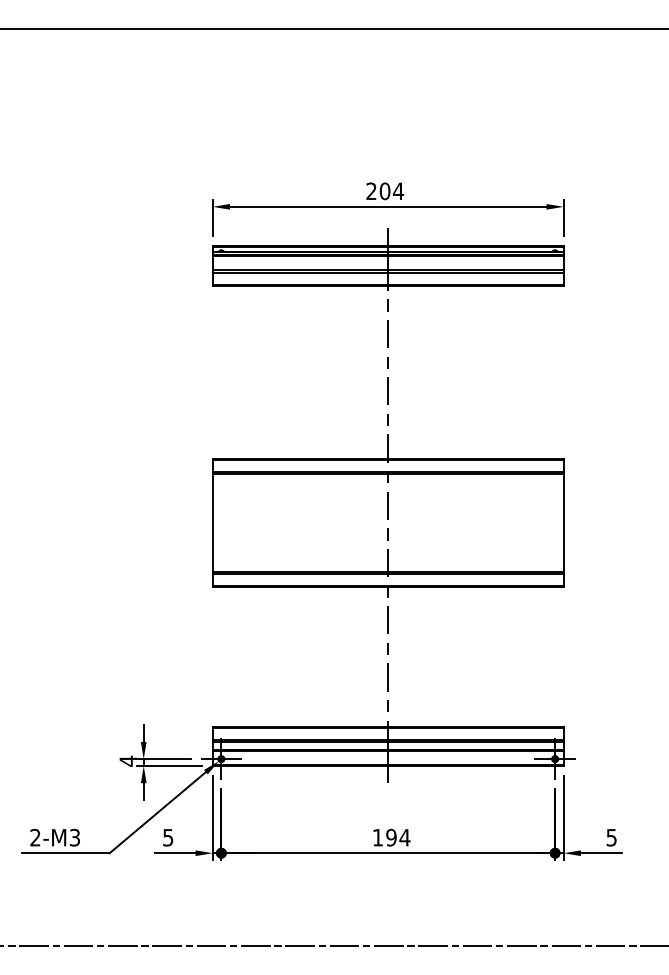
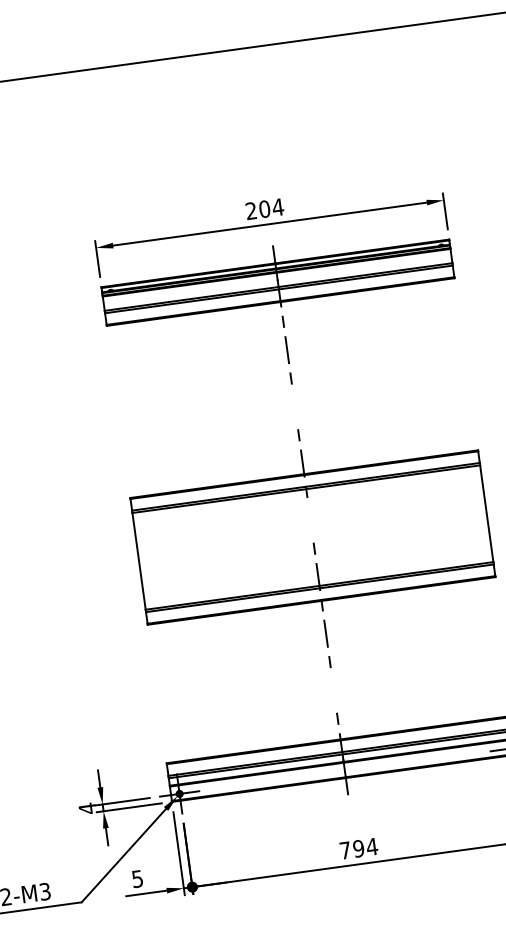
line: (388, 391) -> (295, 407), removed
line: (387, 505) -> (309, 520), removed
line: (388, 677) -> (334, 690), removed
text: (377, 837) -> (344, 850), 194 -> 794

